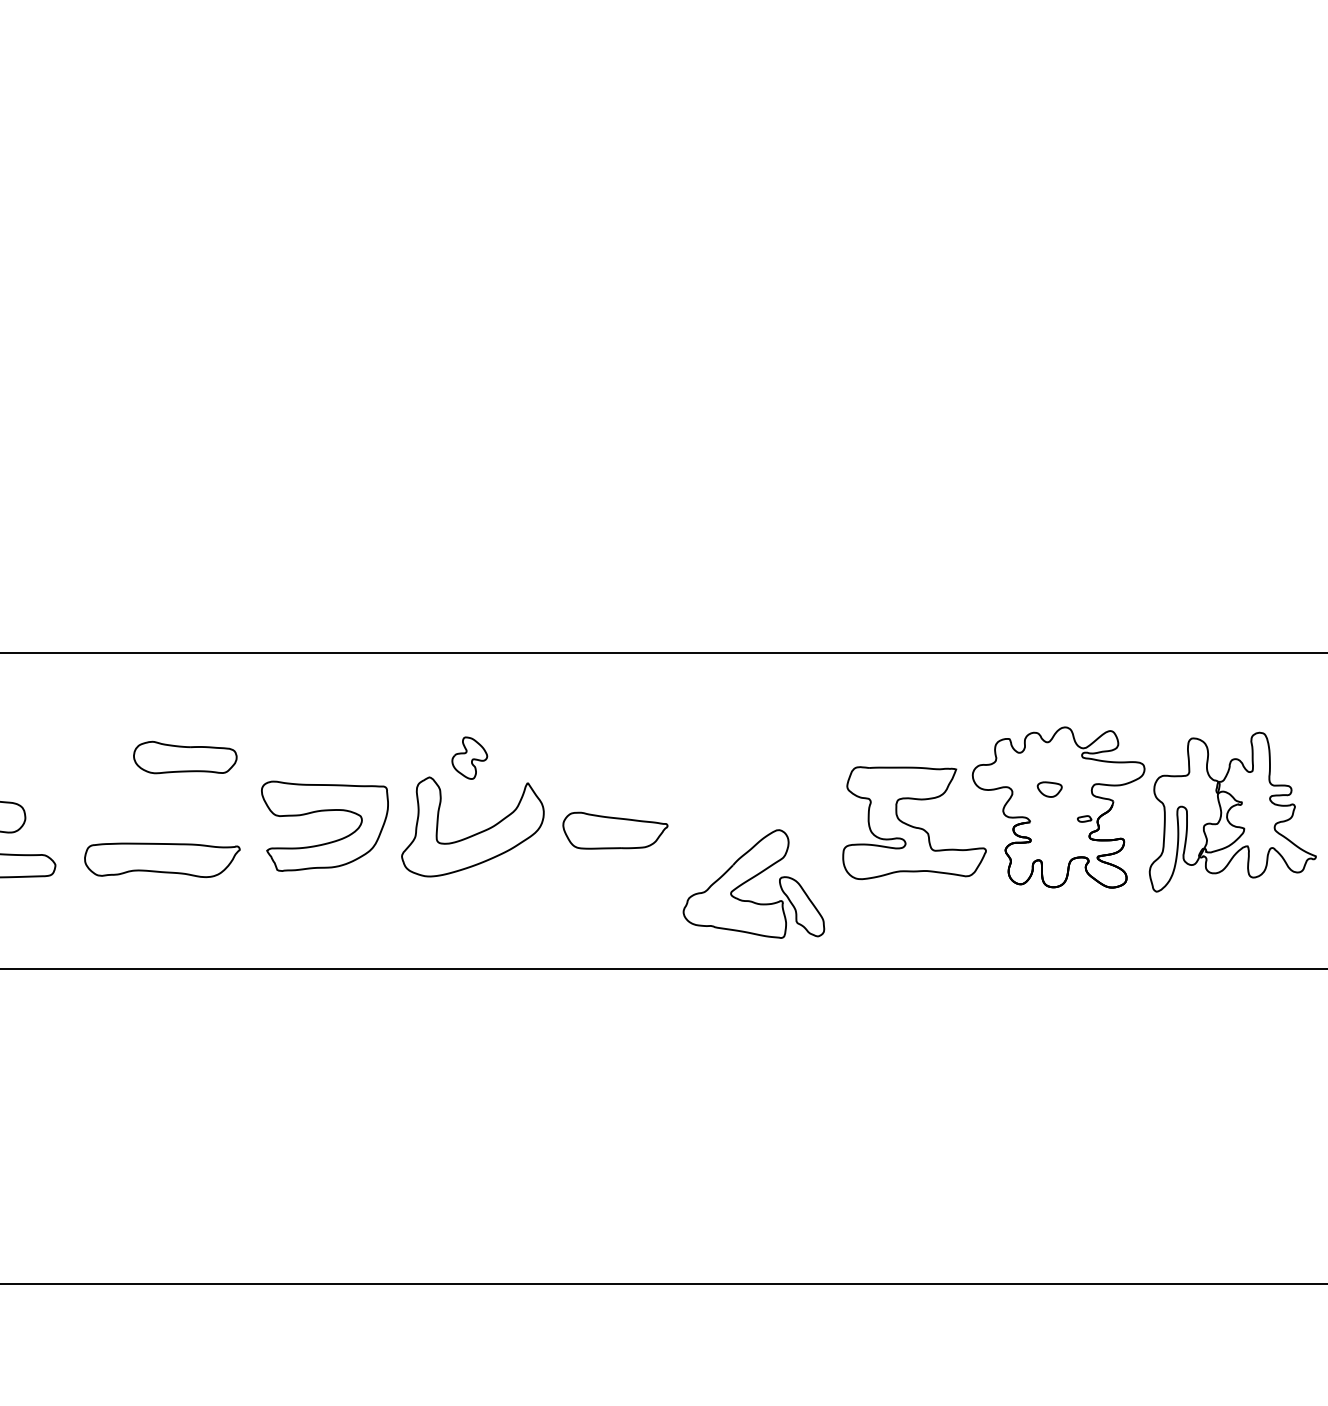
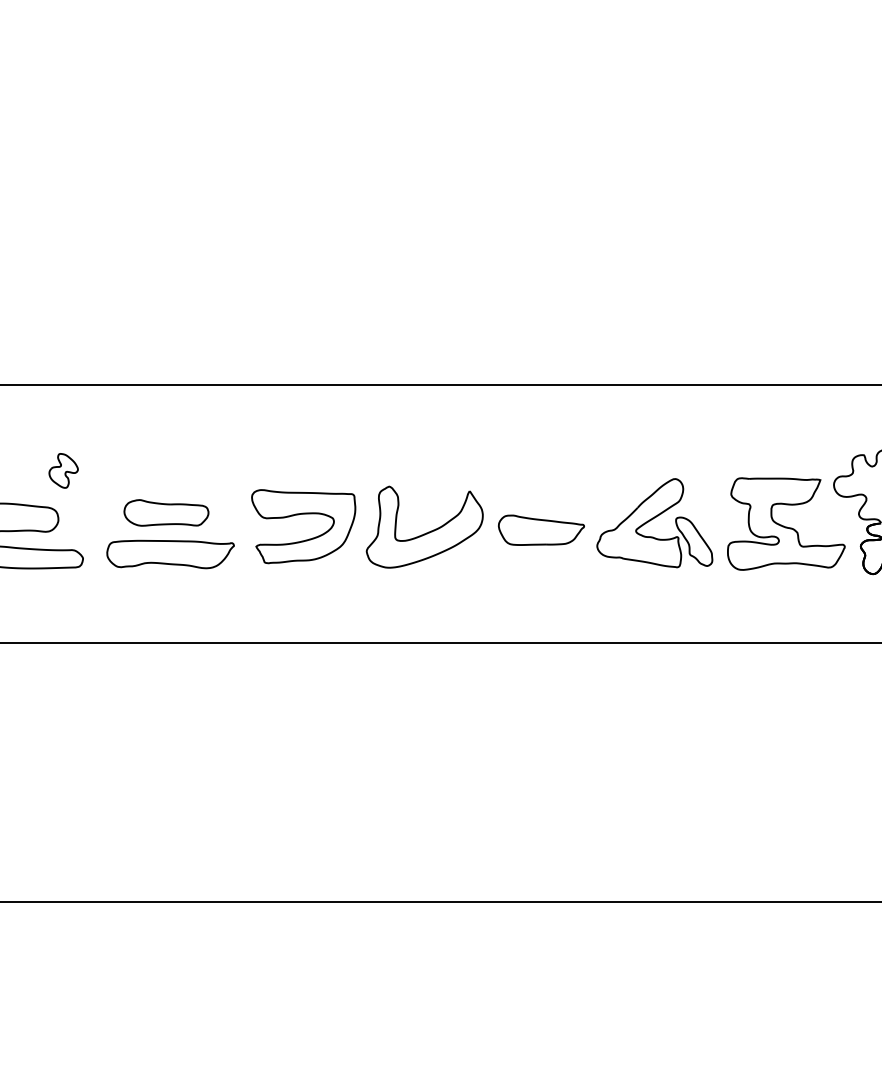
curve: (189, 748) -> (169, 505), moved
curve: (471, 759) -> (65, 471), moved
part: (753, 883) -> (654, 522), moved

